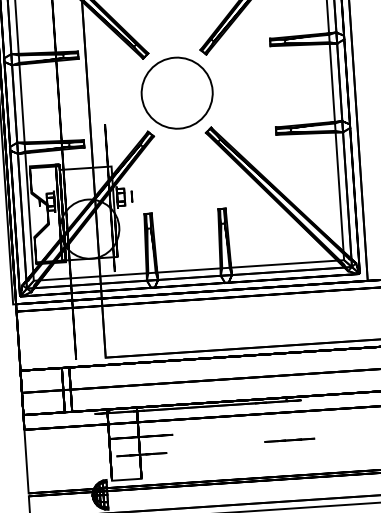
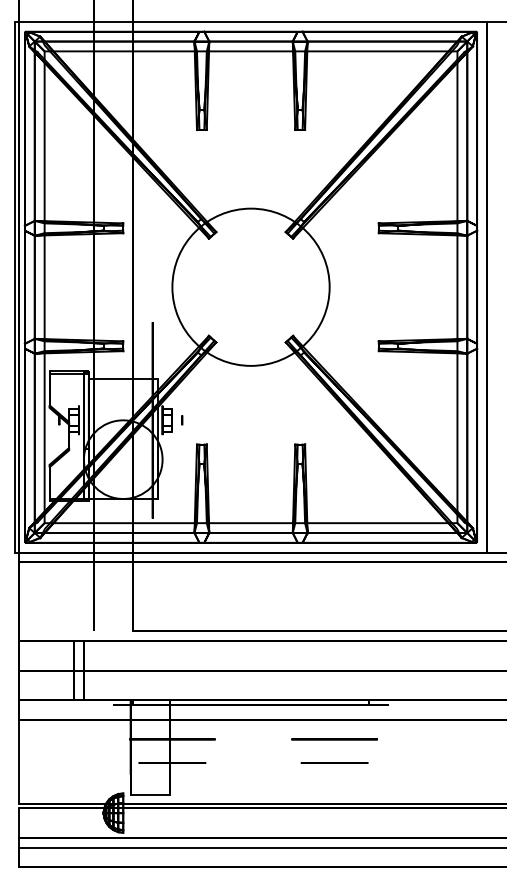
circle: (176, 92) -> (250, 286), size x1.67
circle: (132, 196) -> (182, 420), size x0.62
circle: (262, 428) -> (334, 739), added
line: (289, 439) -> (334, 762), moved

